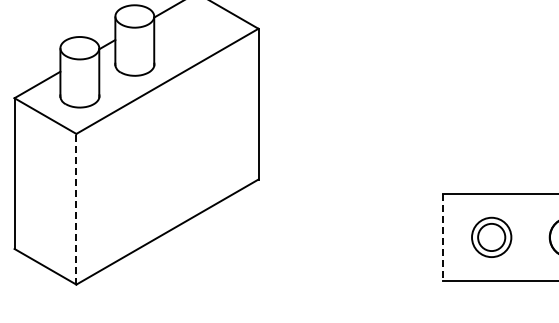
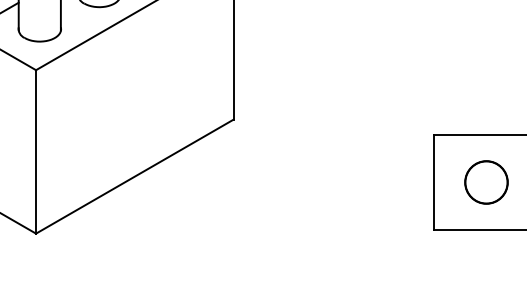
line: (76, 208) -> (36, 151), dashed -> solid
line: (443, 237) -> (434, 182), dashed -> solid
circle: (491, 237) -> (486, 182), size x1.43

